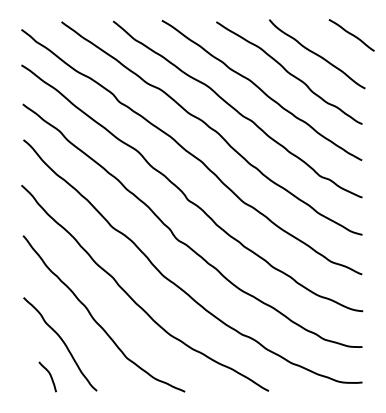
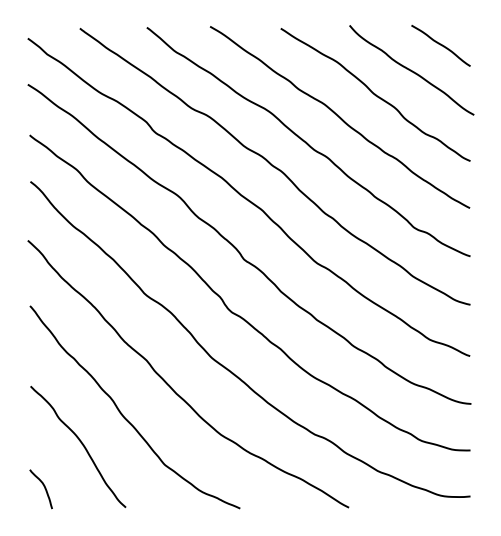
curve: (351, 35) -> (440, 46), moved
curve: (49, 375) -> (43, 487), moved

